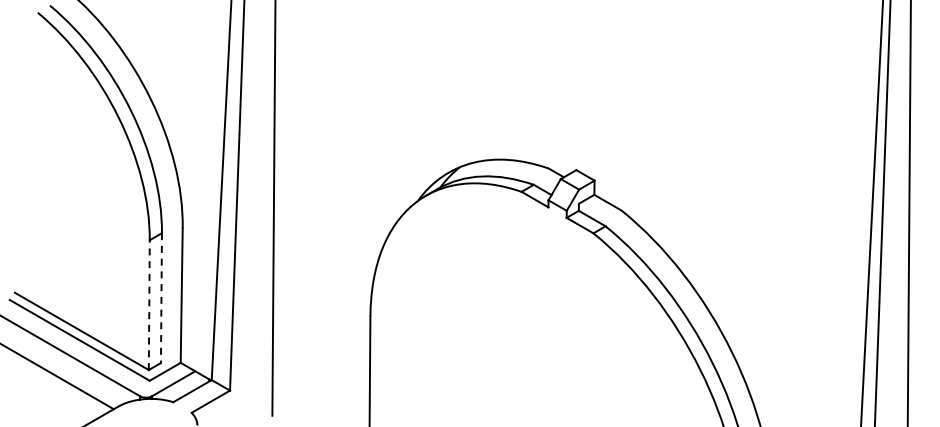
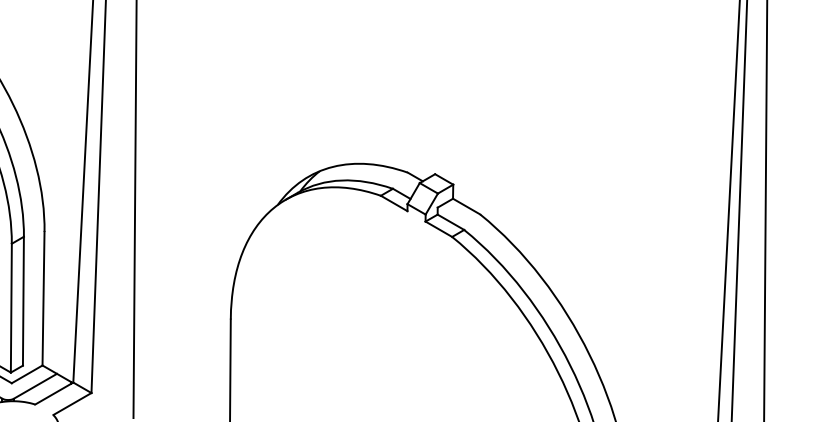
line: (161, 298) -> (23, 301), dashed -> solid
line: (149, 305) -> (11, 308), dashed -> solid

